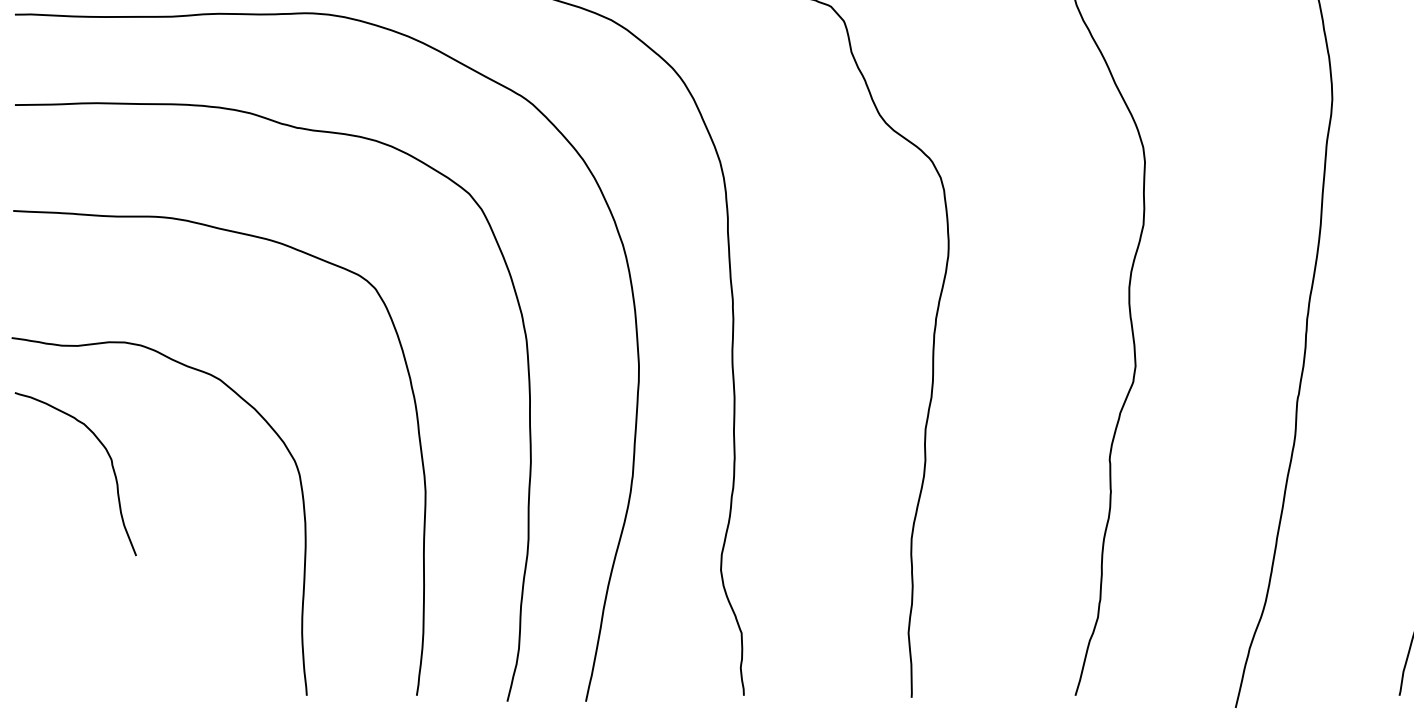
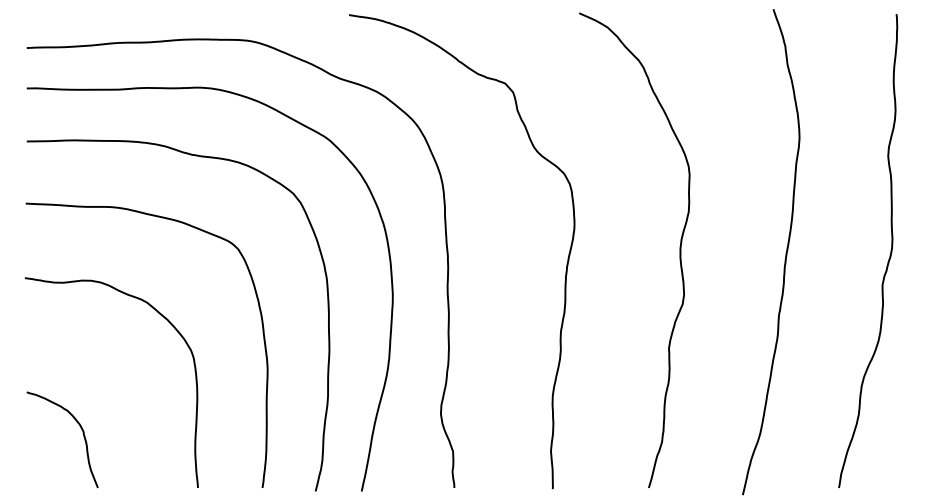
curve: (109, 463) -> (82, 433), moved

